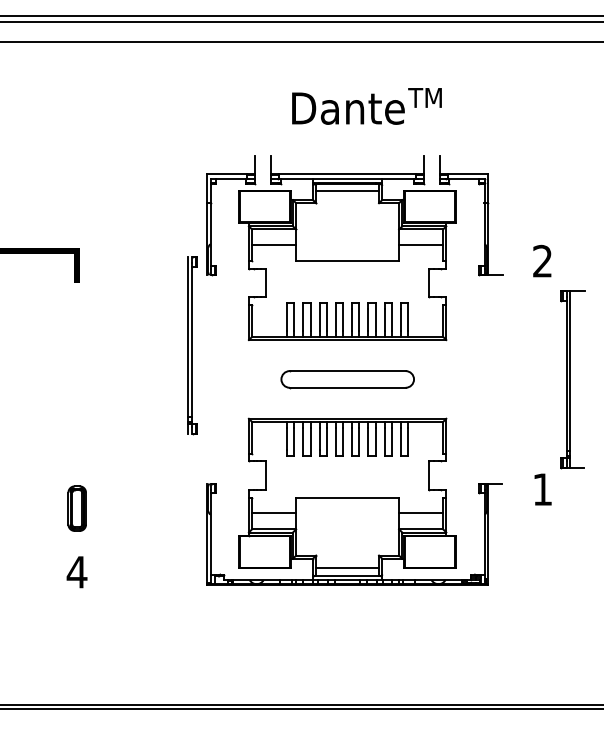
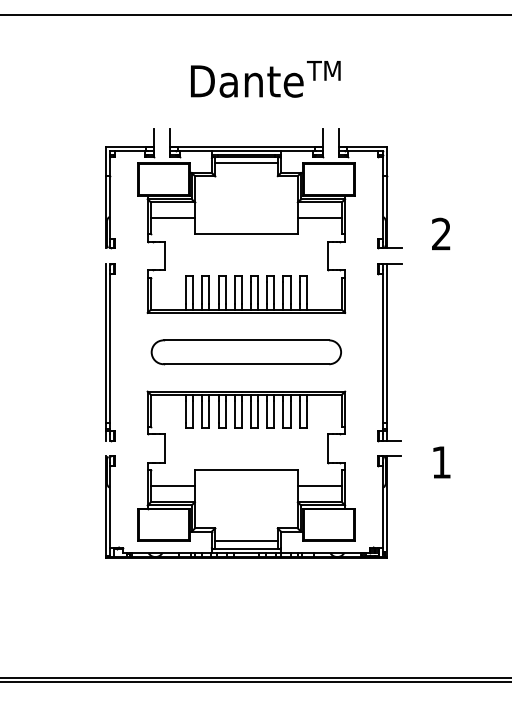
part: (192, 345) -> (110, 352), moved
part: (347, 379) -> (246, 352), size x1.43
part: (572, 379) -> (389, 352), moved

